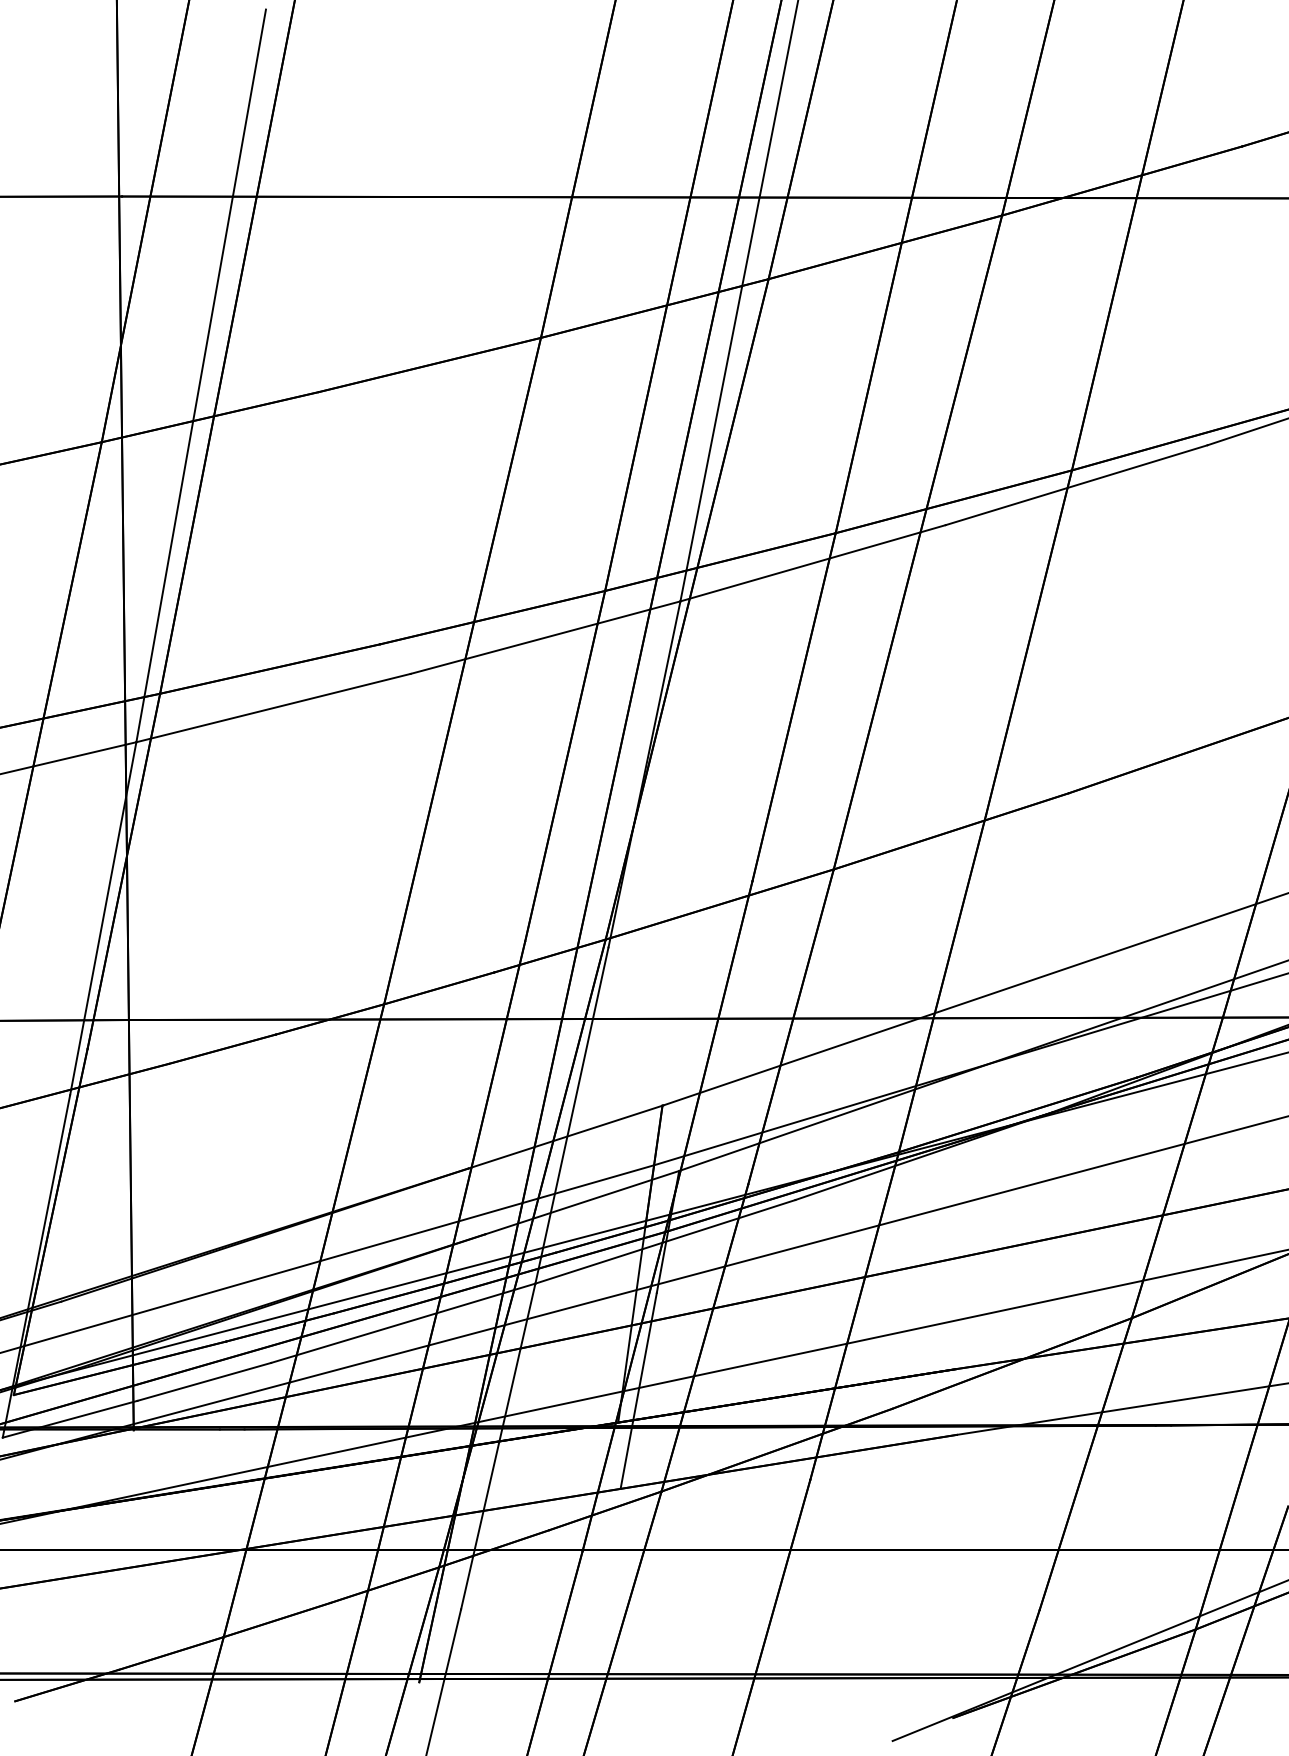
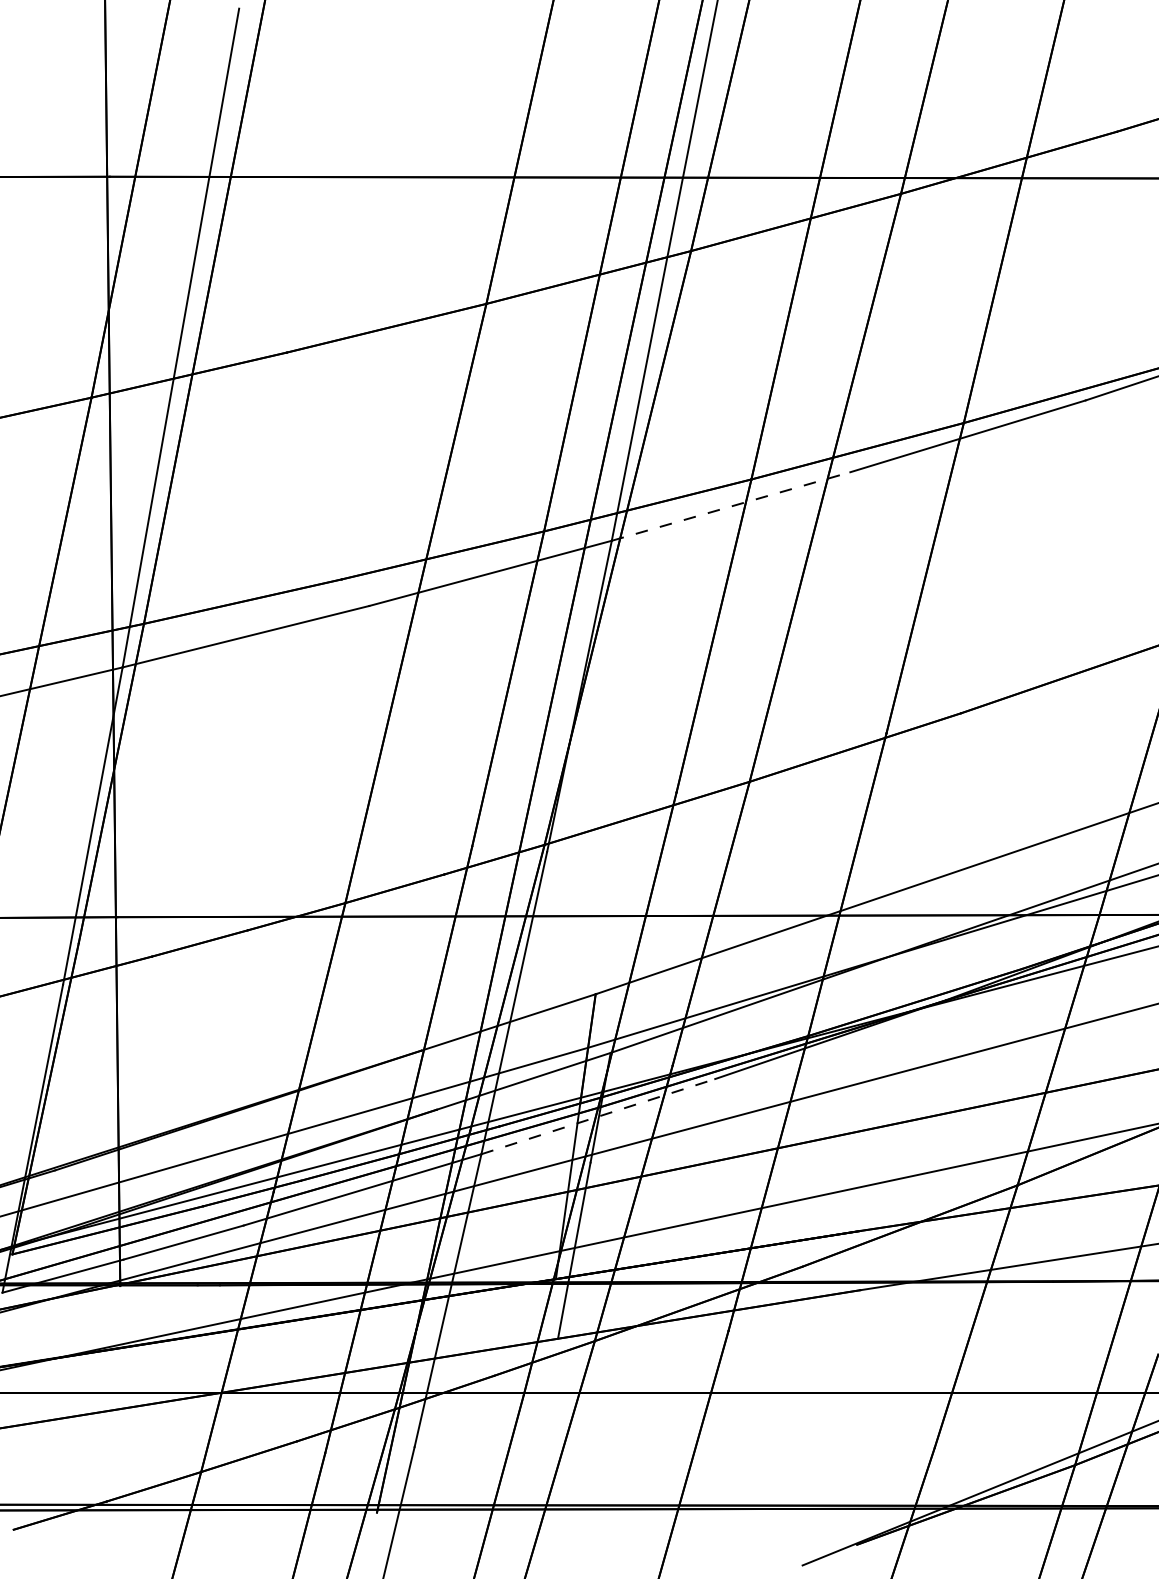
line: (813, 563) -> (731, 506), solid -> dashed
line: (665, 1241) -> (598, 1116), solid -> dashed

